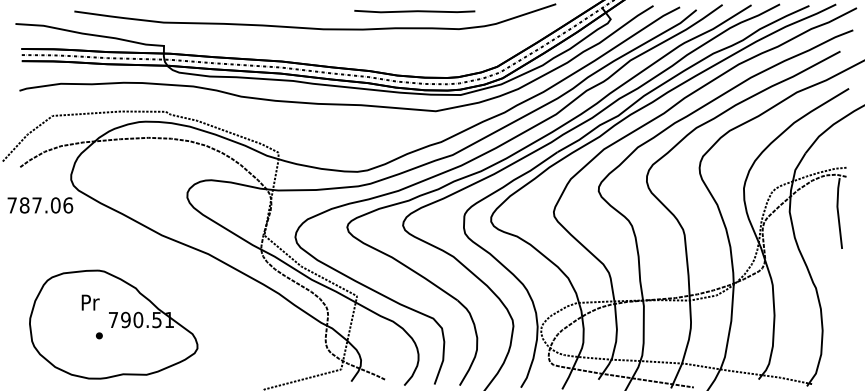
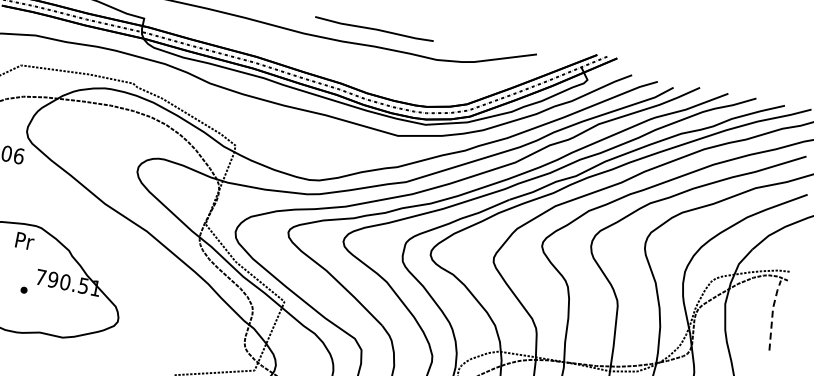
line: (414, 11) -> (374, 29), moved
line: (837, 211) -> (772, 312), solid -> dashed
text: (90, 302) -> (24, 241), moved

